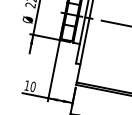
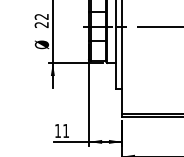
text: (33, 86) -> (66, 130), 10 -> 11

